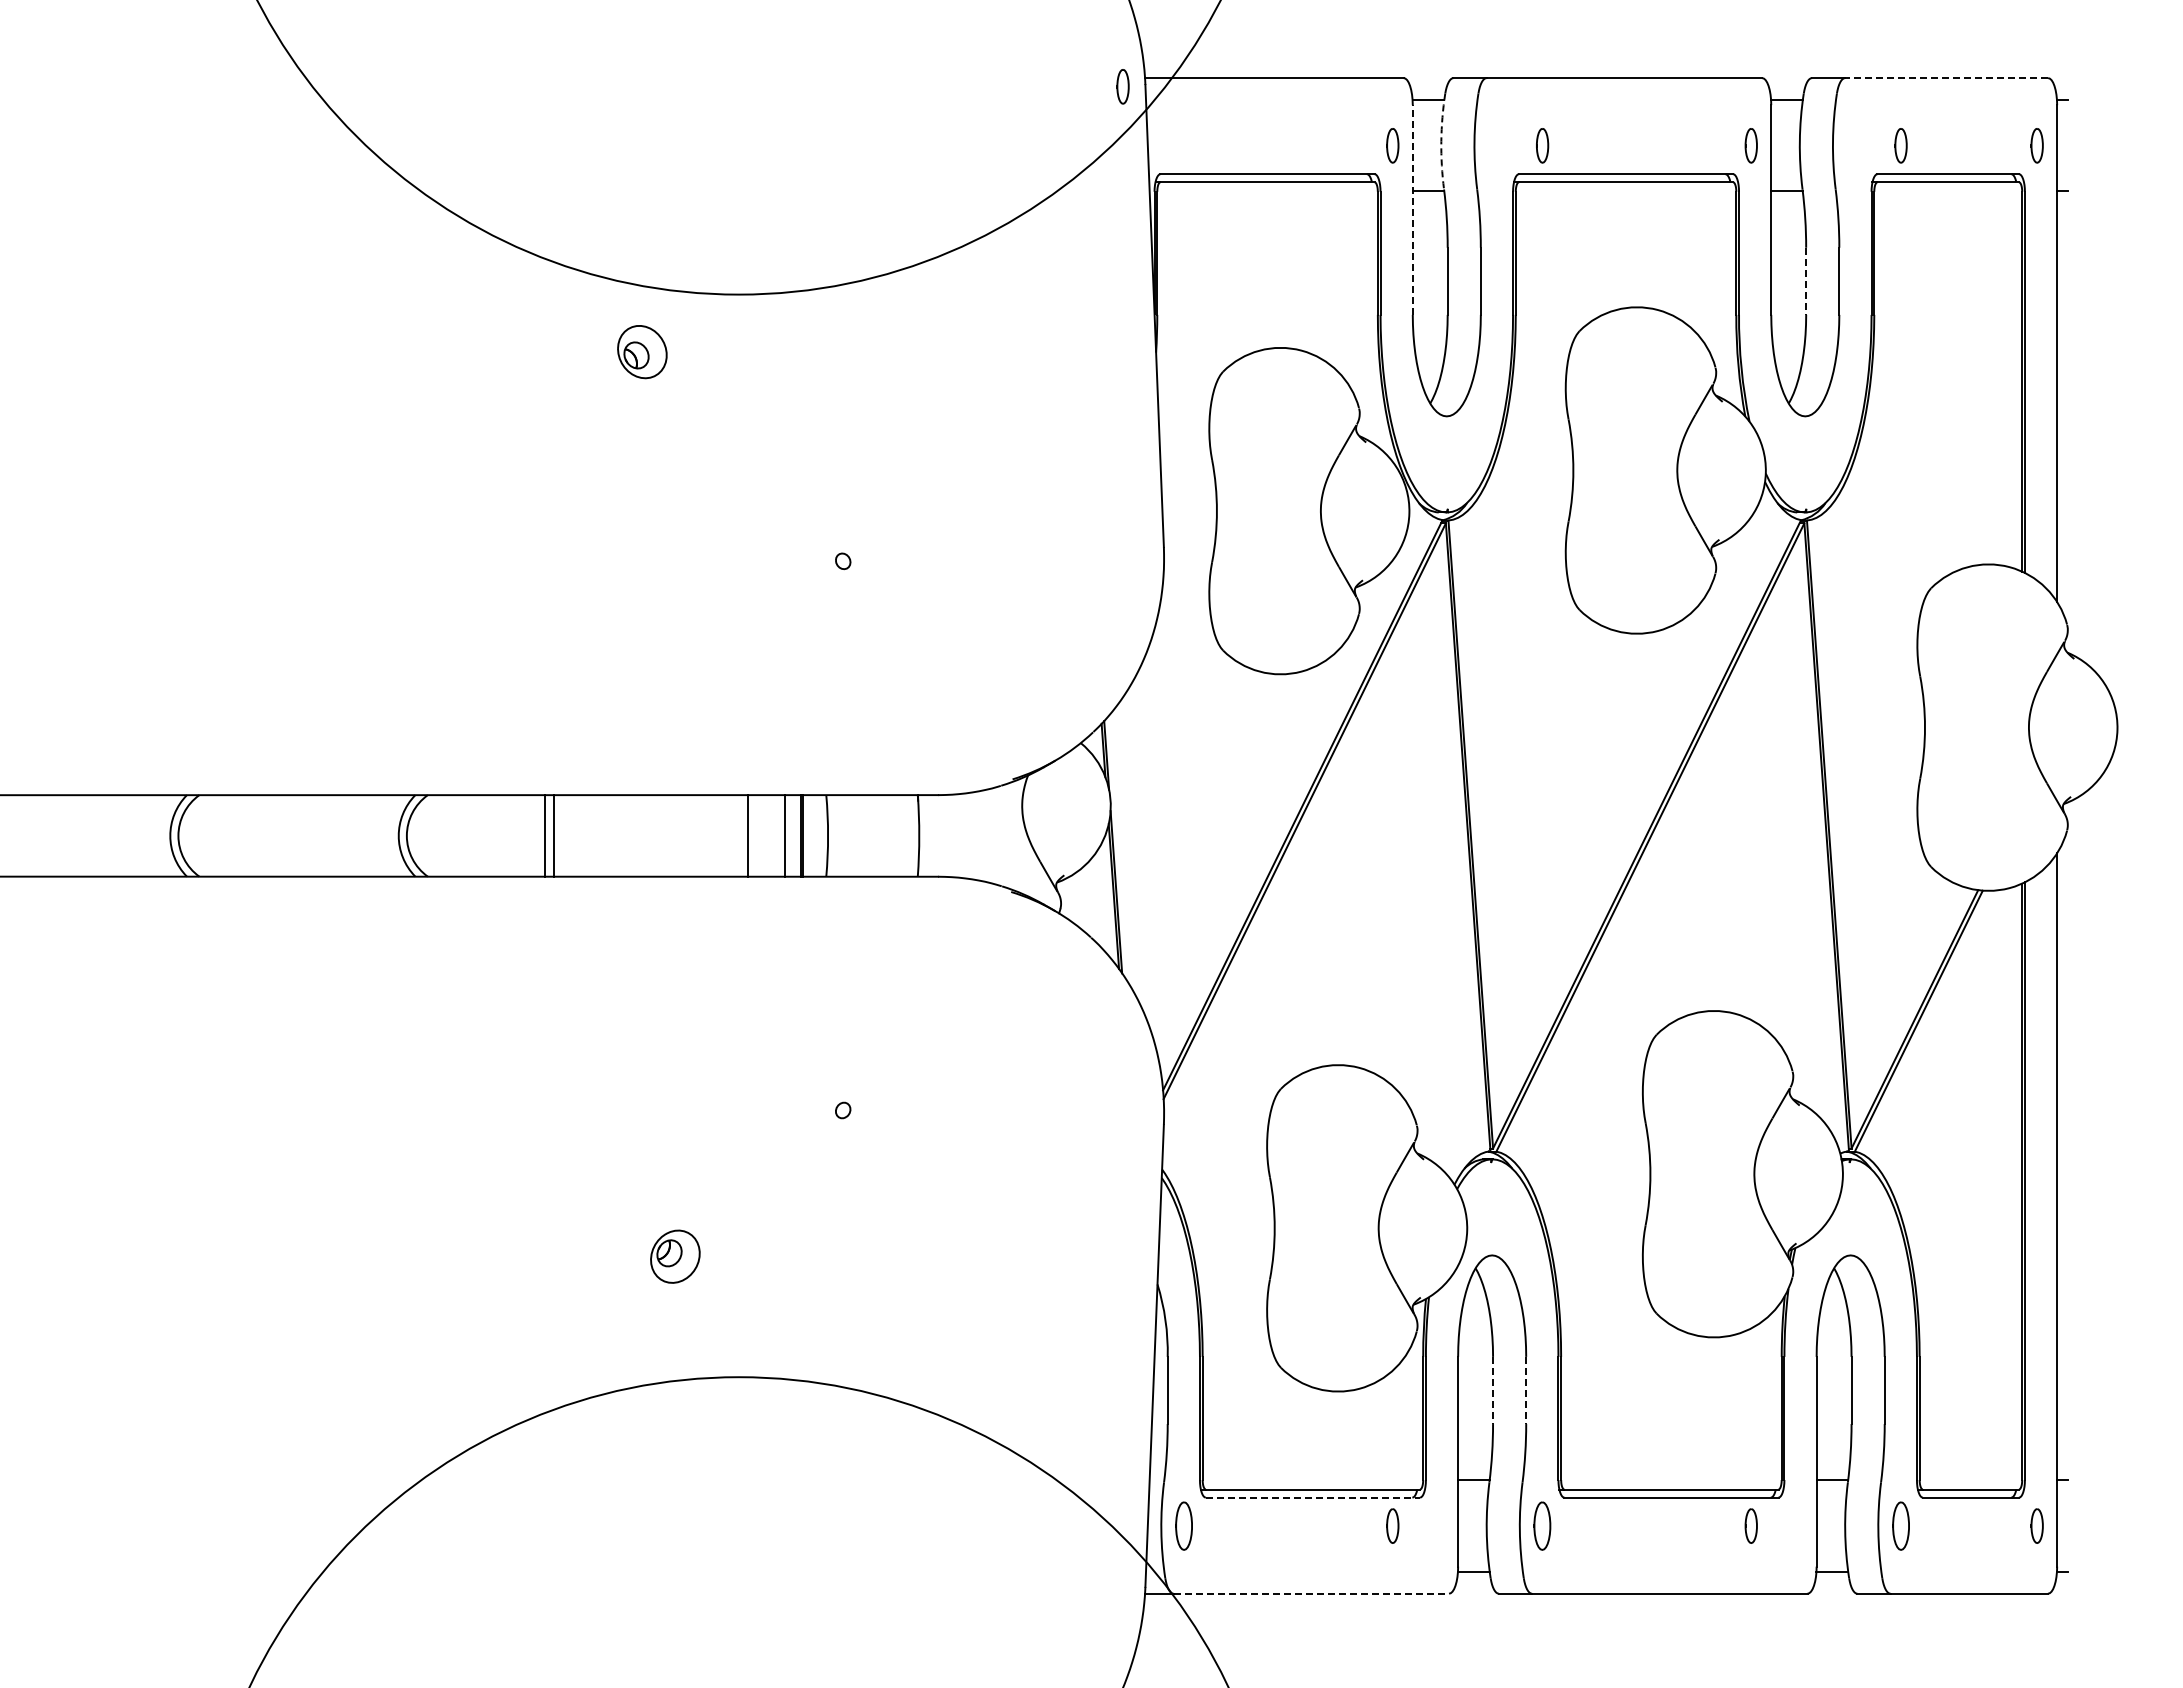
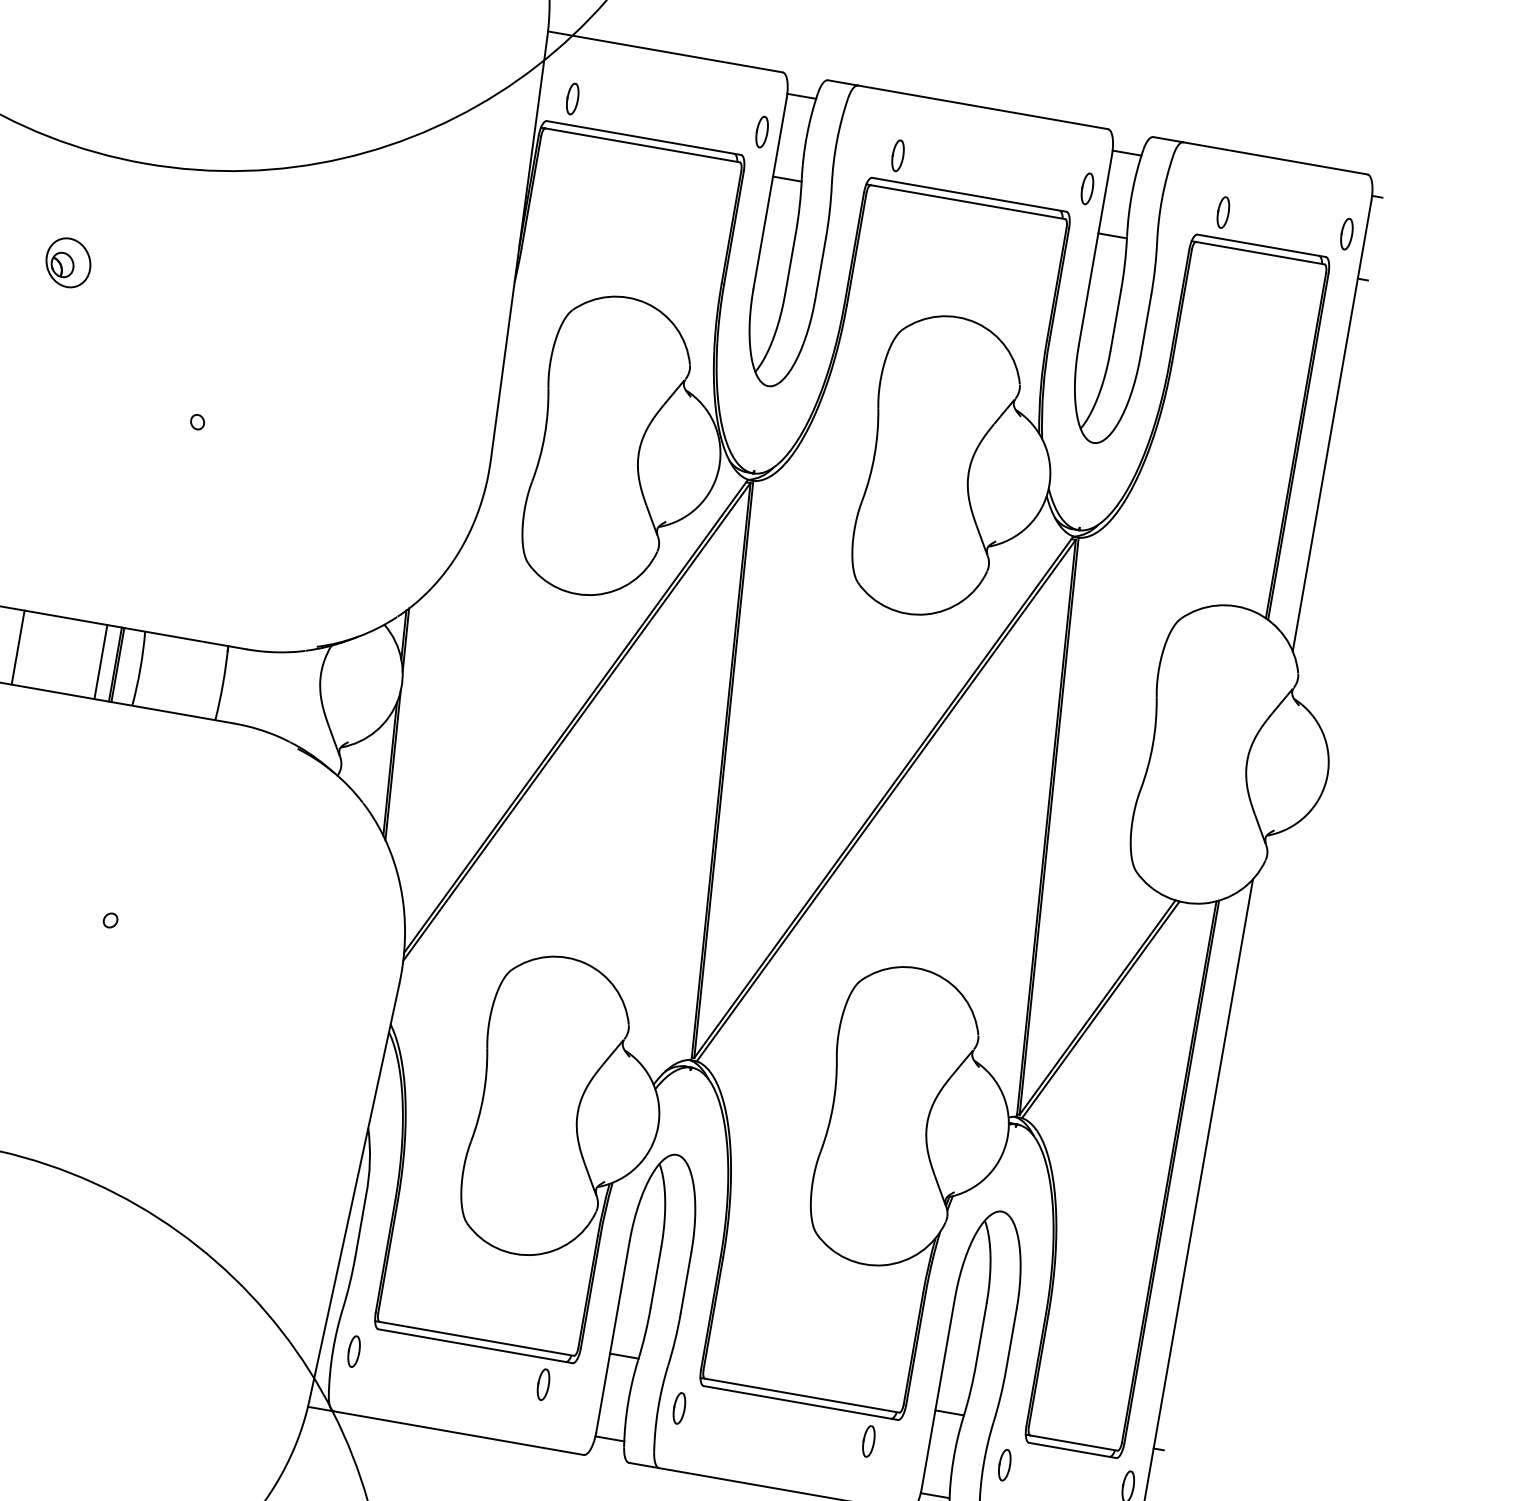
line: (1946, 78) -> (1275, 158), dashed -> solid
part: (1122, 86) -> (572, 98), moved
arc: (1441, 141) -> (807, 135), dashed -> solid
line: (1412, 210) -> (769, 193), dashed -> solid
line: (1806, 281) -> (1116, 320), dashed -> solid
part: (642, 352) -> (68, 263), moved
line: (748, 835) -> (18, 647), moved
line: (1493, 1390) -> (656, 1277), dashed -> solid
line: (1526, 1390) -> (686, 1282), dashed -> solid
line: (1313, 1497) -> (476, 1346), dashed -> solid
part: (1183, 1525) -> (353, 1351), size x0.71
part: (1542, 1525) -> (679, 1407), size x0.71
part: (1900, 1525) -> (1004, 1464), size x0.71
line: (1311, 1593) -> (459, 1433), dashed -> solid

